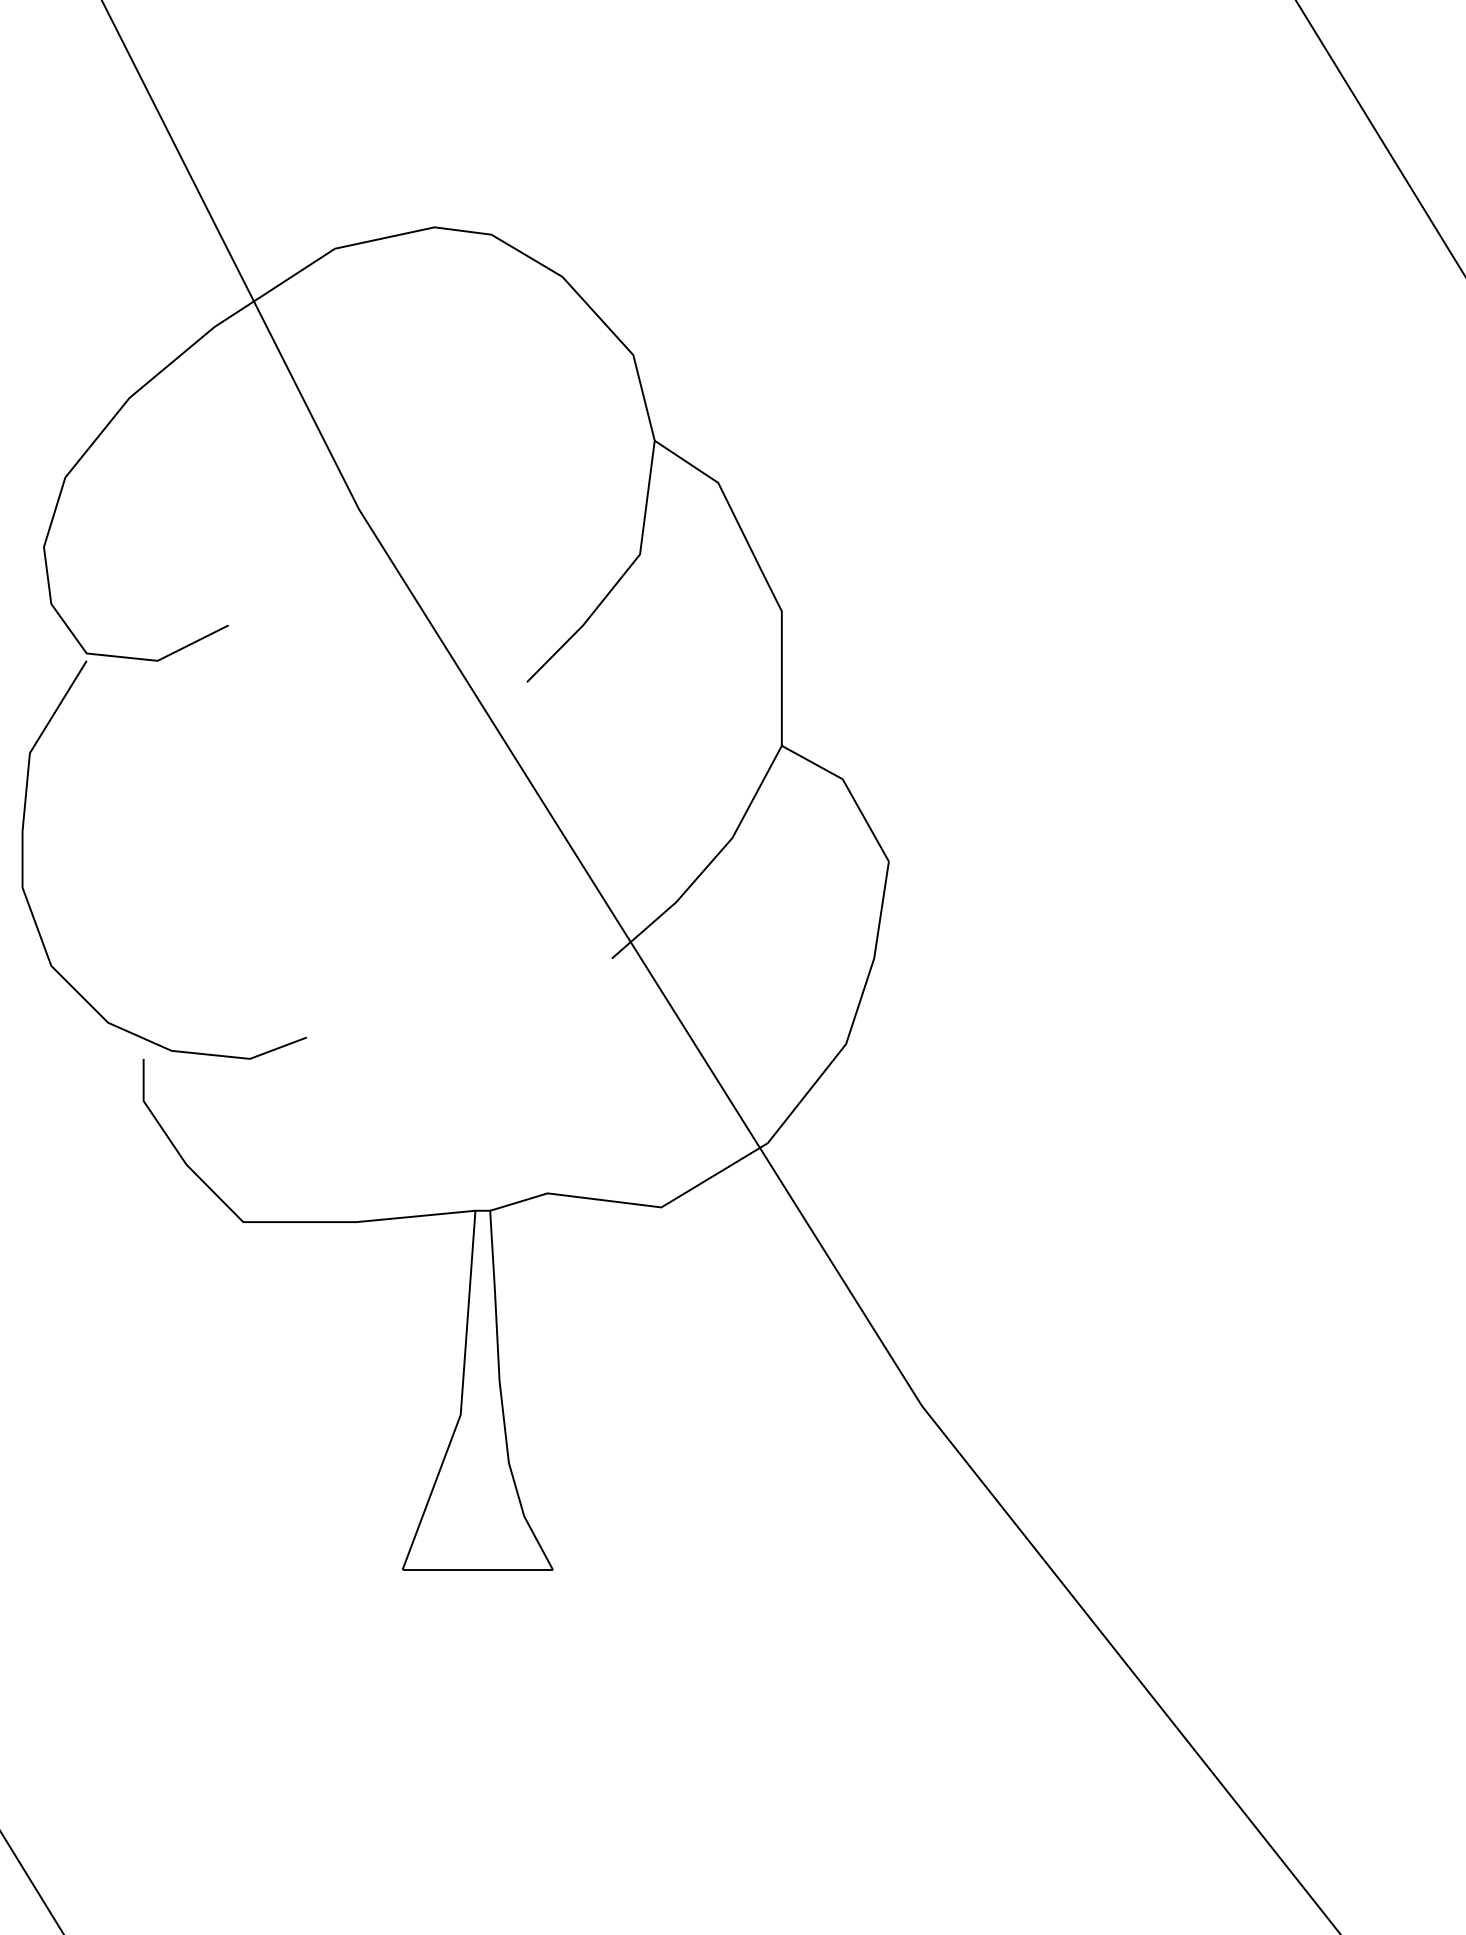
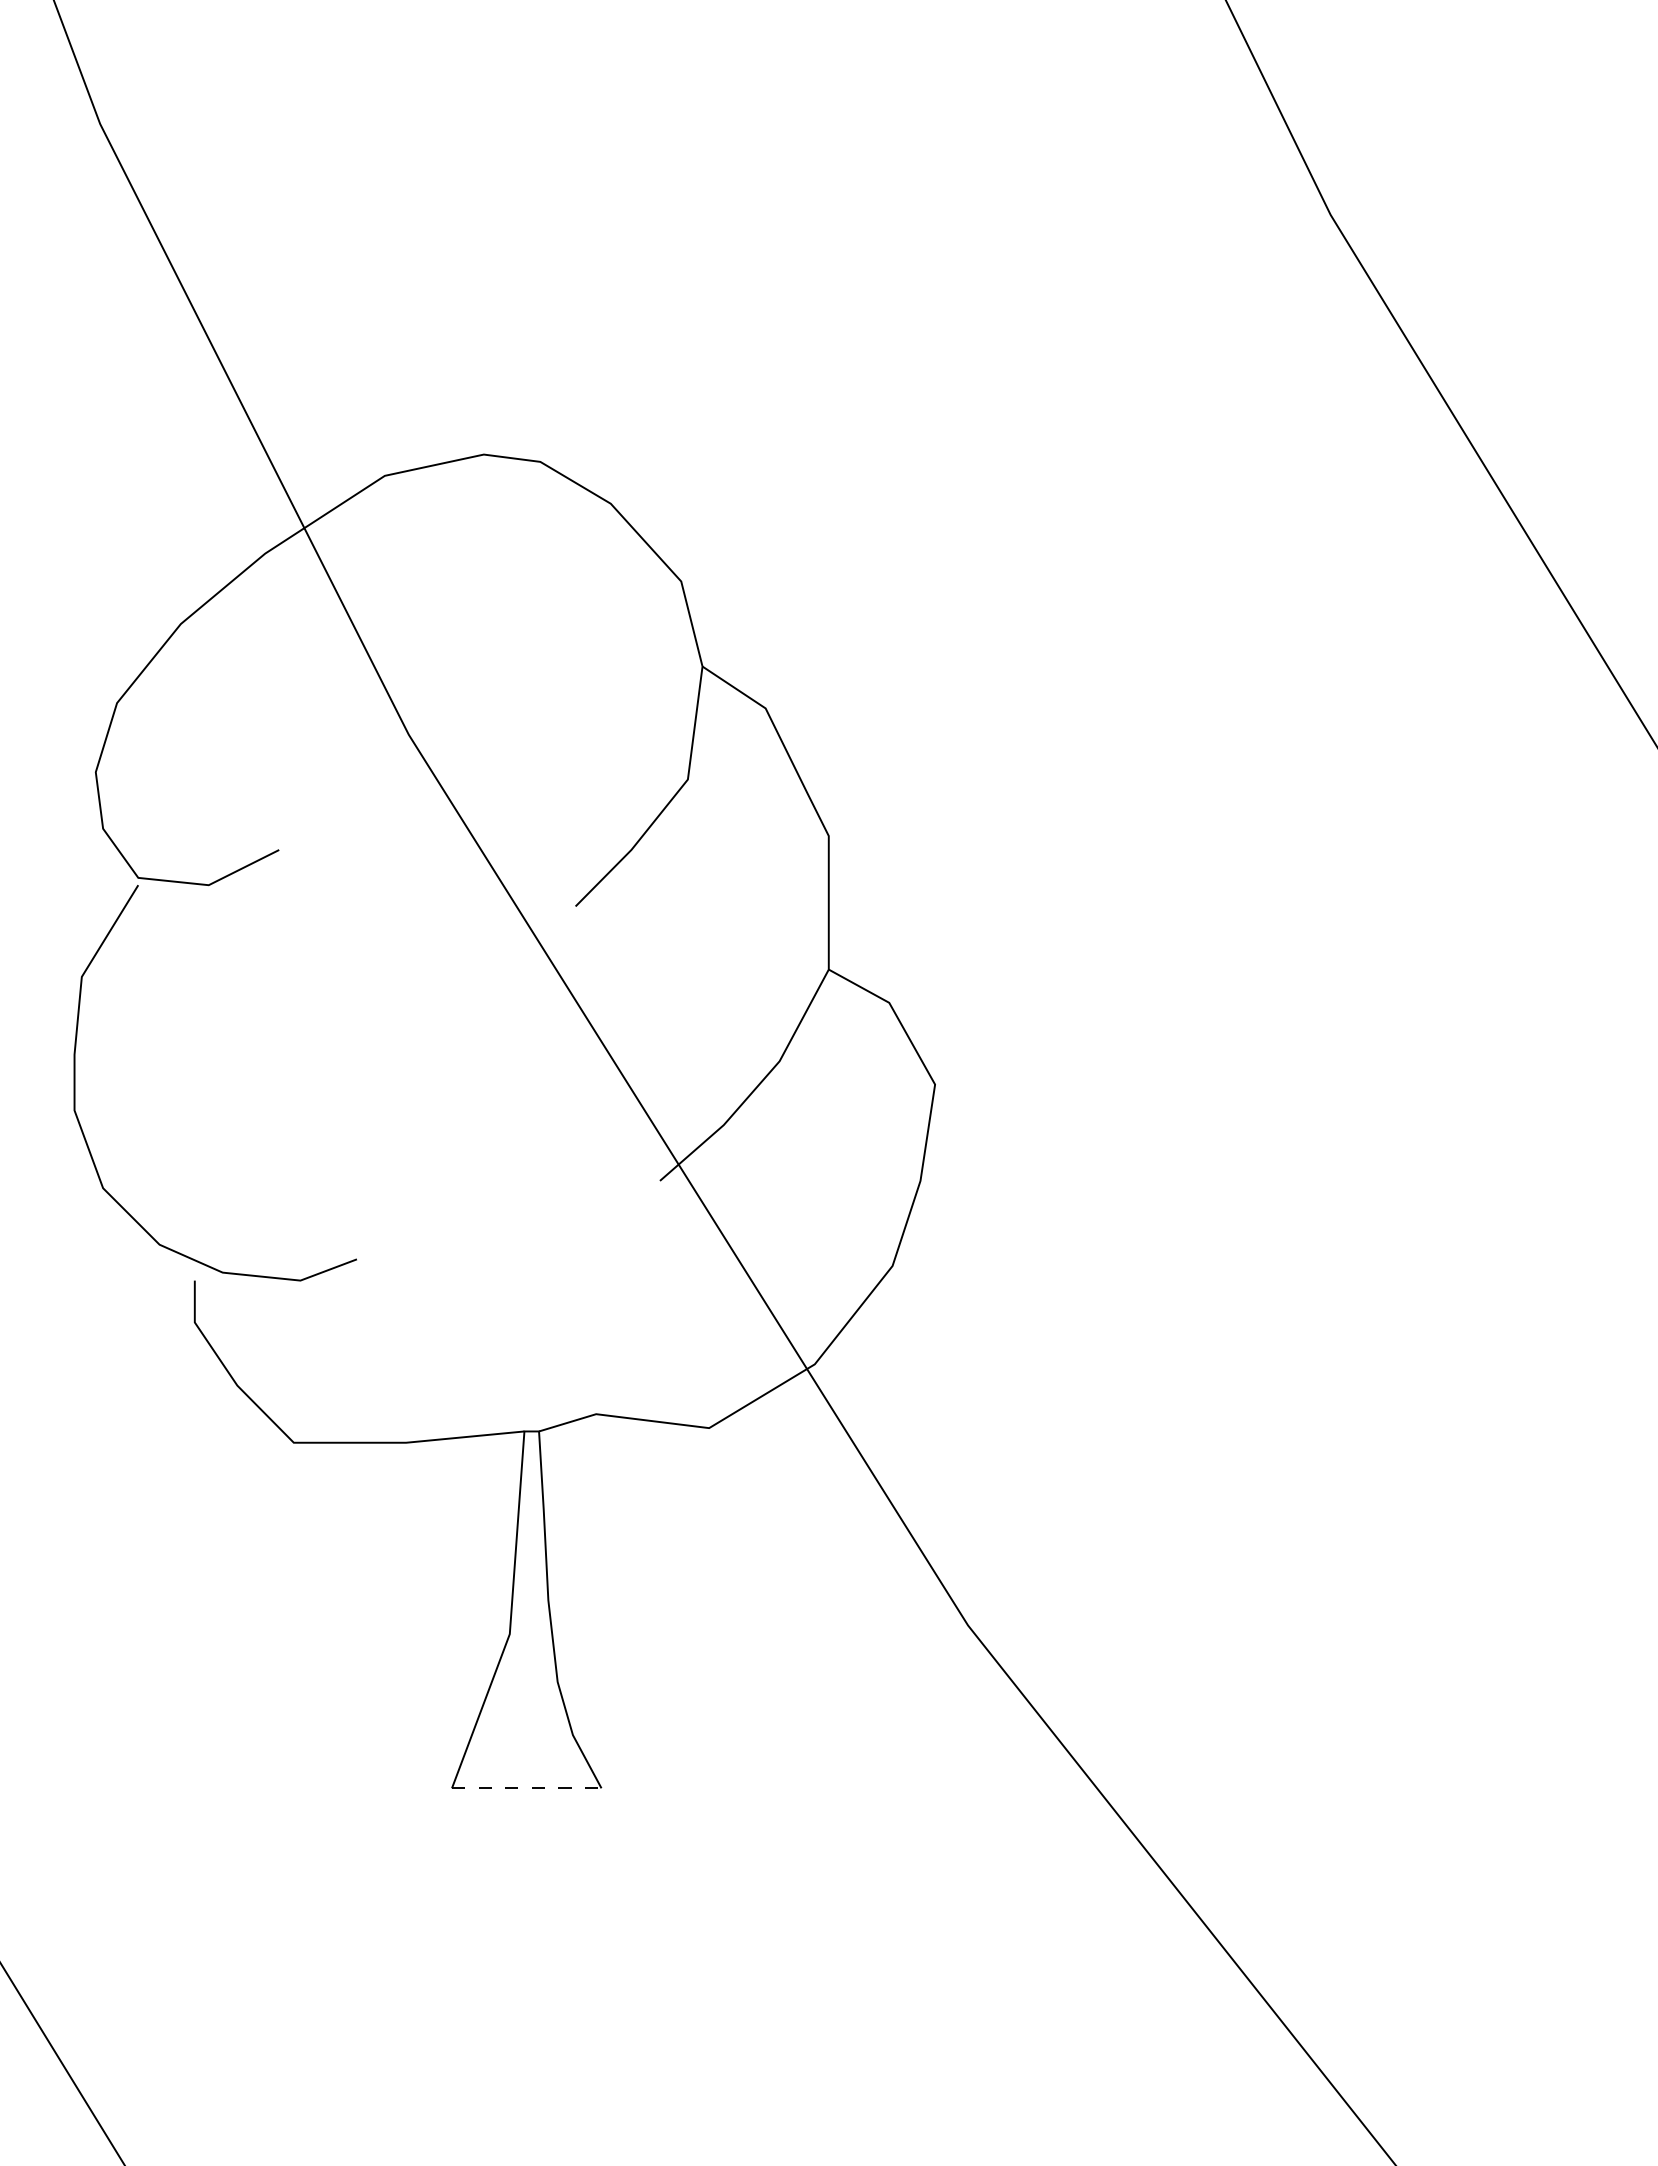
line: (477, 1570) -> (526, 1788), solid -> dashed

